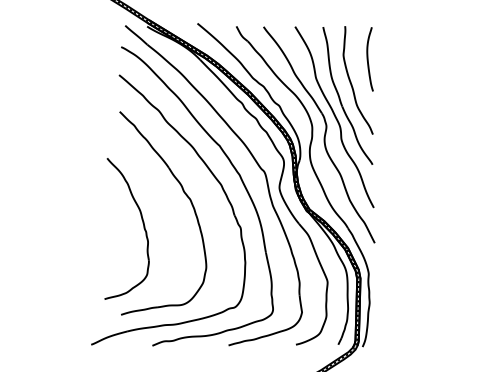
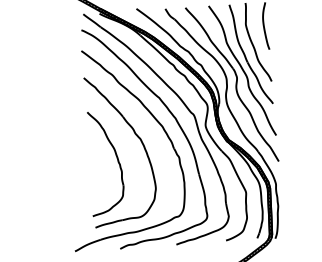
part: (142, 223) -> (116, 158), moved

